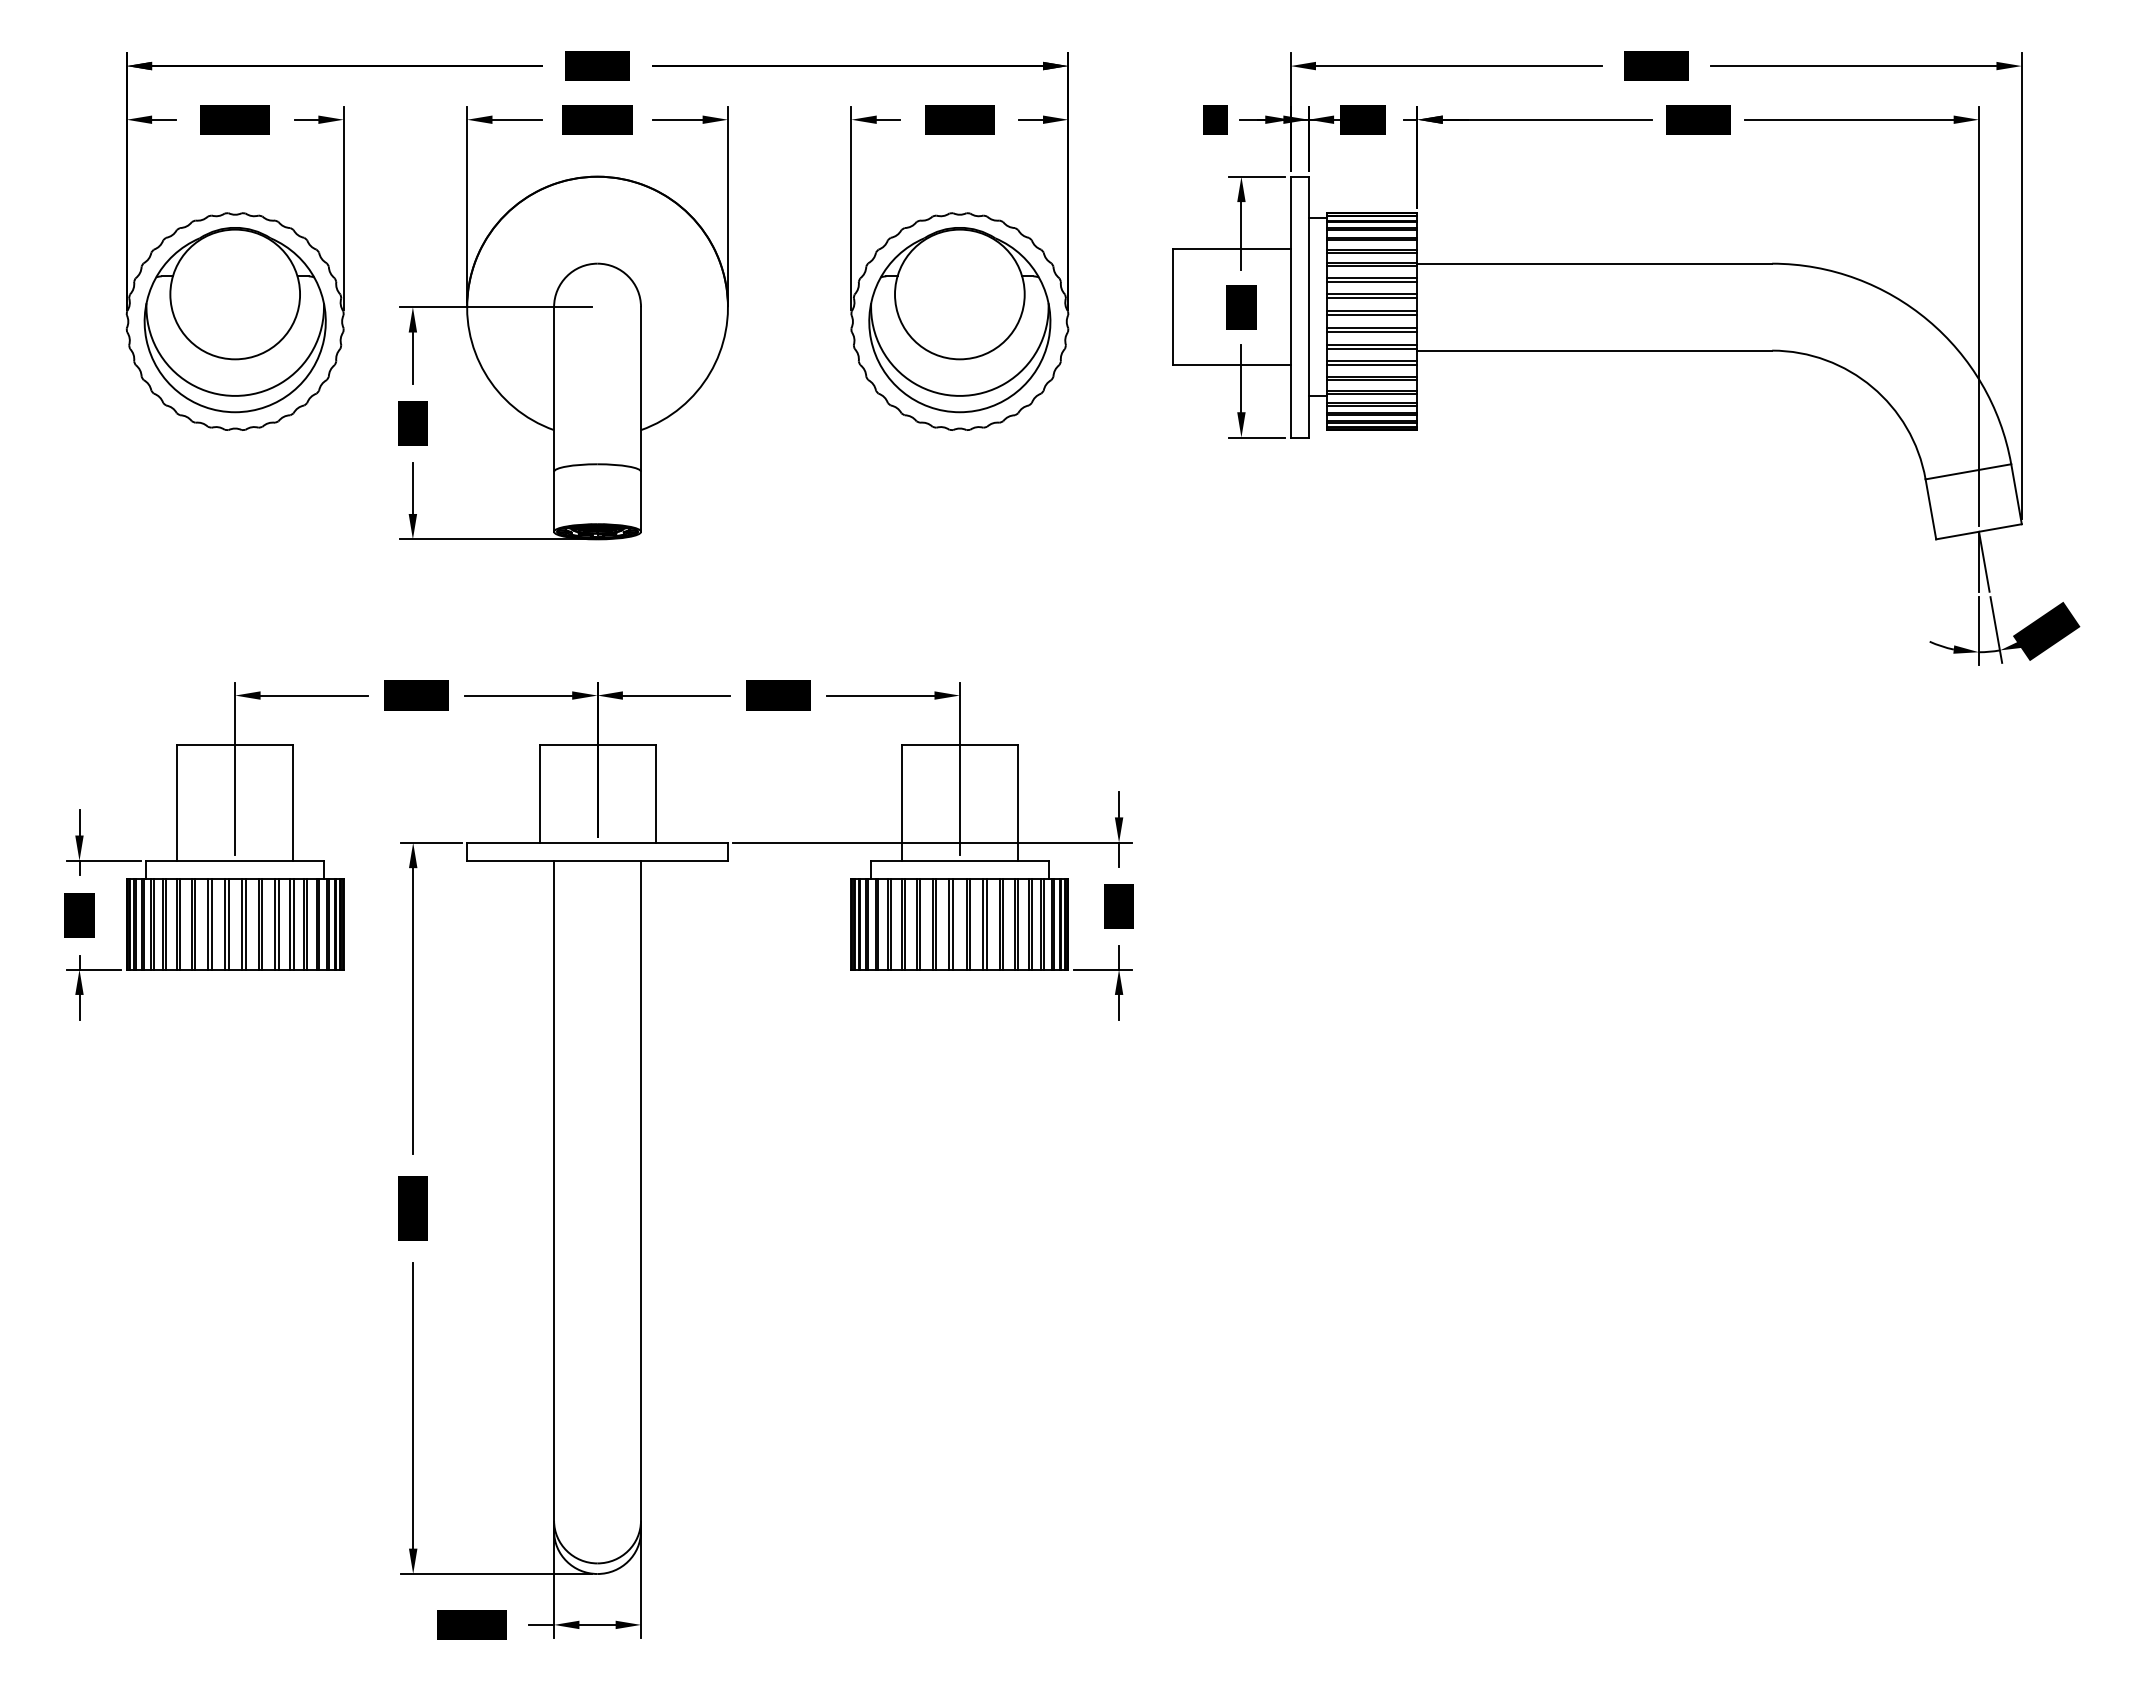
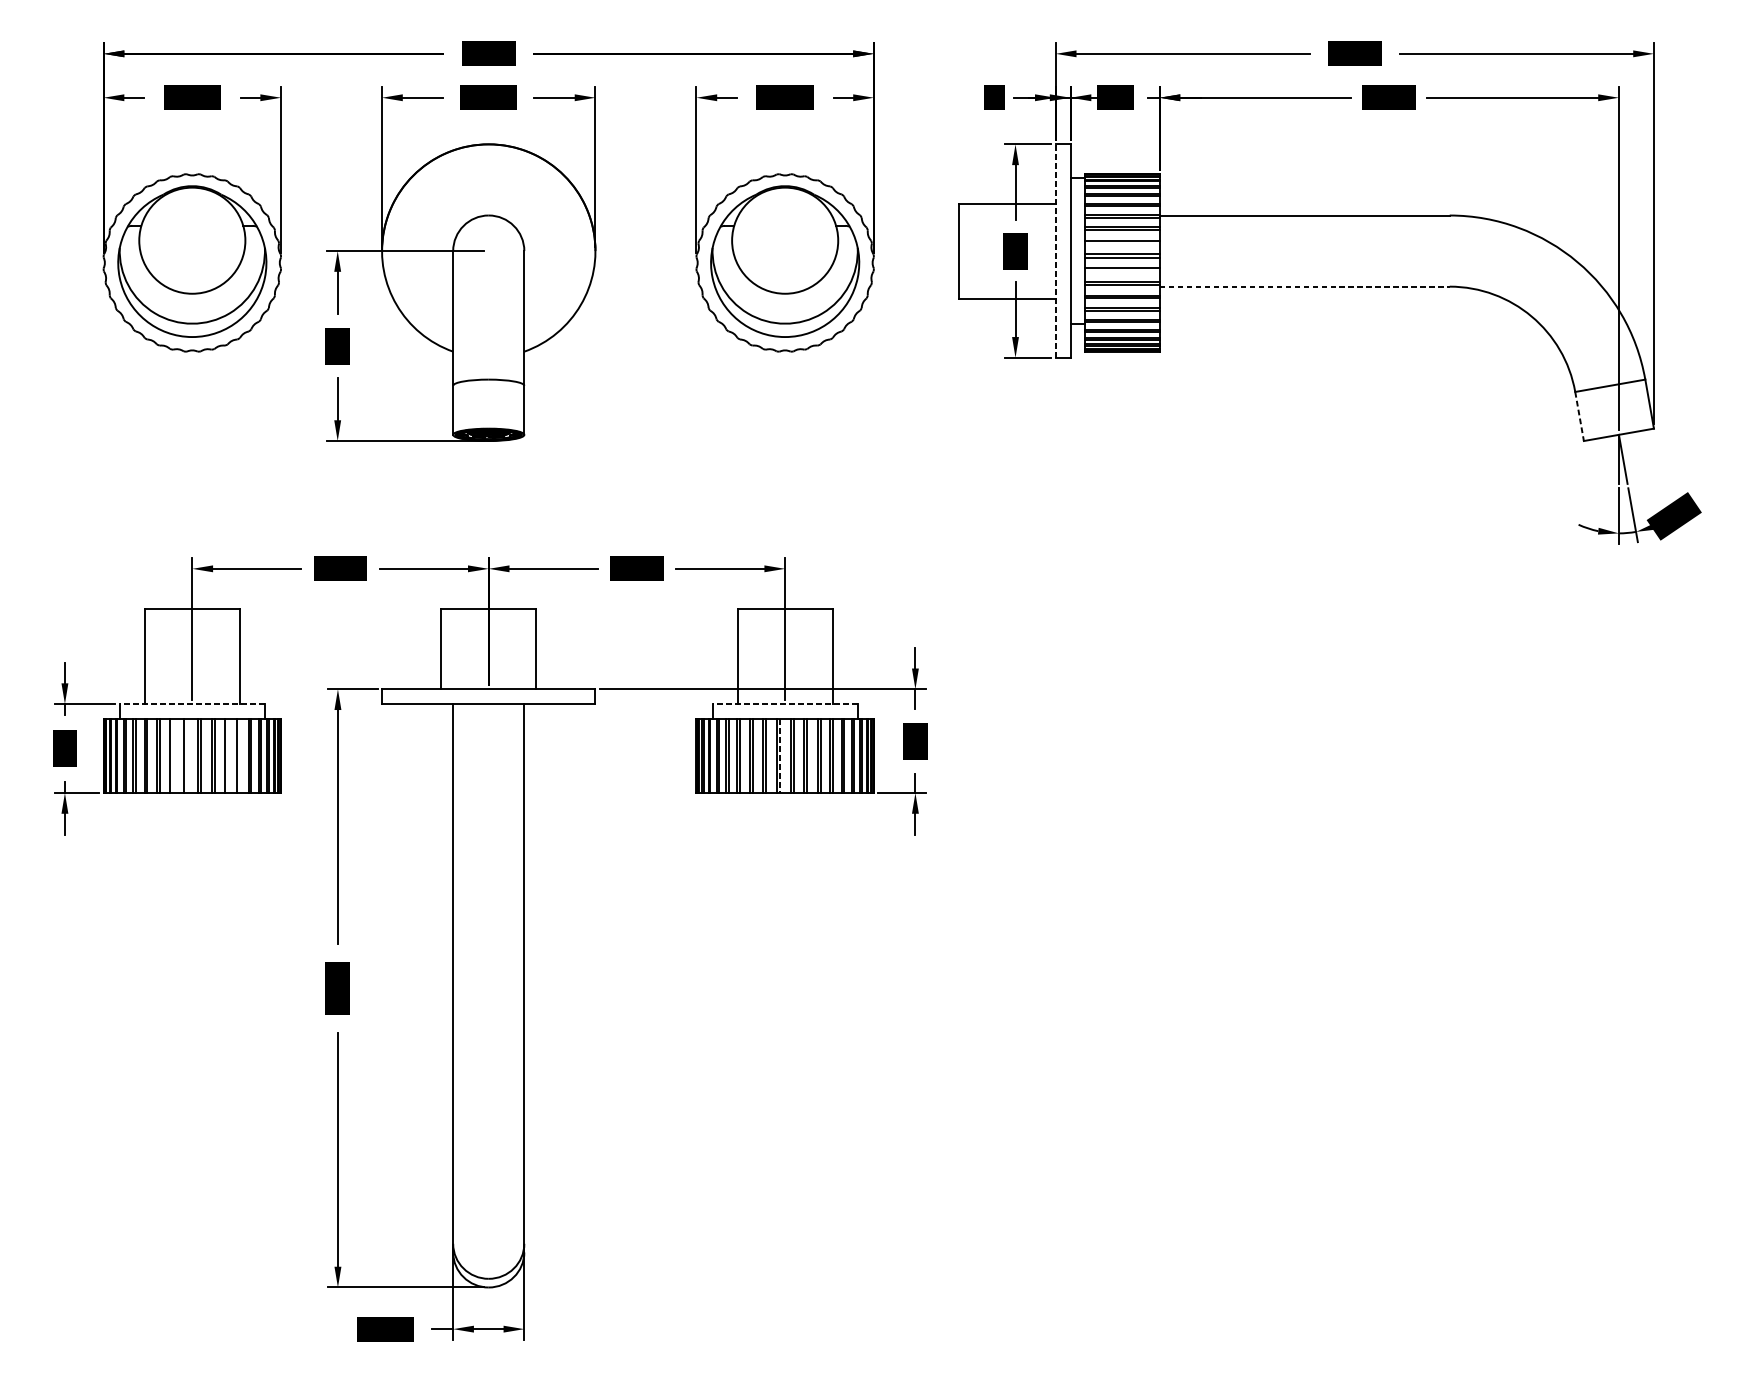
line: (1371, 298) -> (1121, 243), removed
line: (1290, 306) -> (1055, 250), solid -> dashed
line: (1371, 332) -> (1121, 271), removed
line: (1595, 350) -> (1305, 286), solid -> dashed
line: (1930, 509) -> (1579, 416), solid -> dashed
line: (235, 860) -> (192, 703), solid -> dashed
line: (959, 860) -> (784, 703), solid -> dashed
line: (211, 924) -> (172, 756), removed
line: (228, 924) -> (186, 756), removed
line: (278, 924) -> (227, 756), removed
line: (293, 924) -> (240, 756), removed
line: (953, 924) -> (779, 756), solid -> dashed

